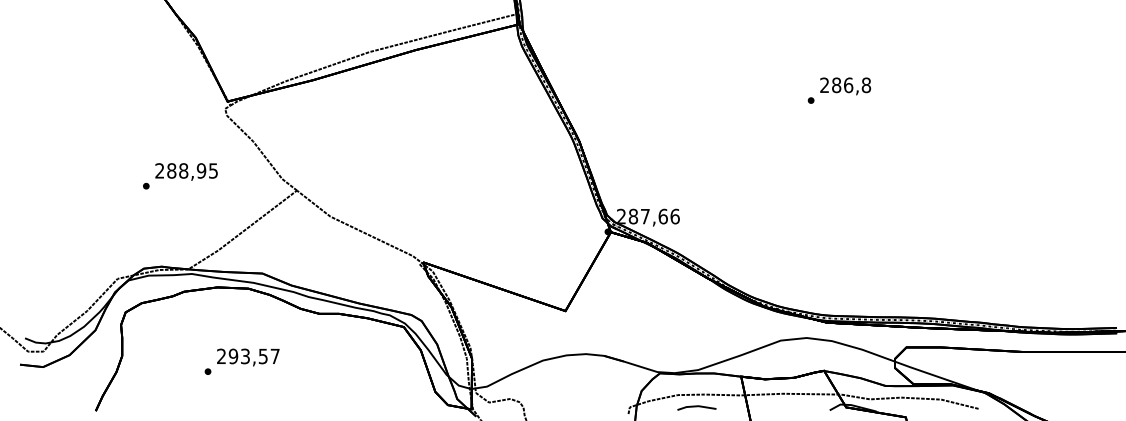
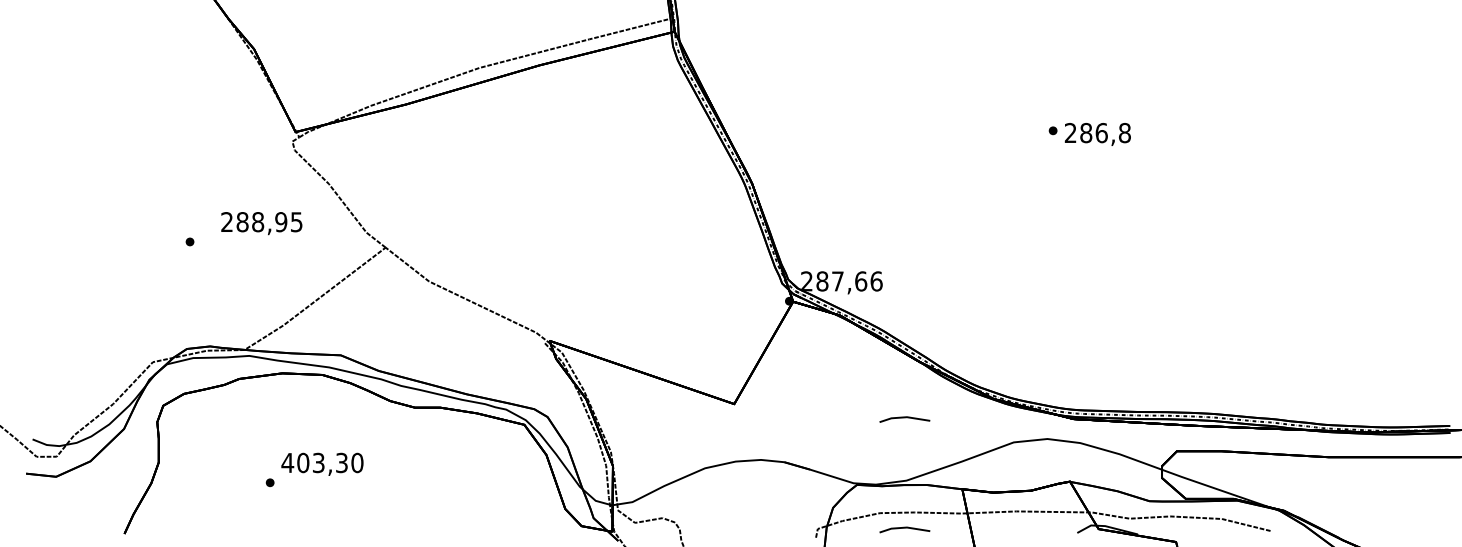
text: (845, 86) -> (1097, 134), moved
text: (186, 171) -> (261, 222), moved
line: (696, 322) -> (904, 418), added
text: (247, 356) -> (321, 463), 293,57 -> 403,30

